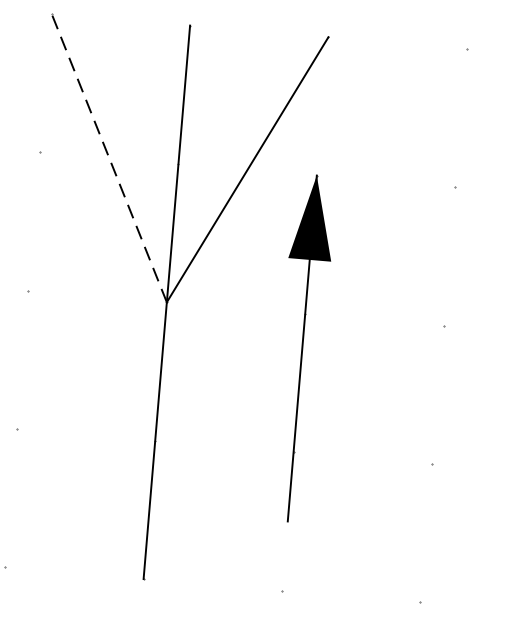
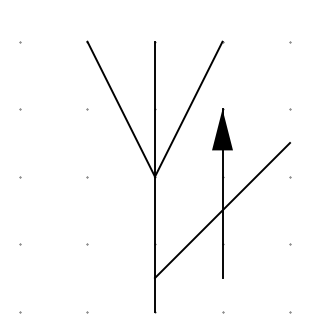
line: (109, 156) -> (121, 108), dashed -> solid
line: (299, 383) -> (222, 210), added

